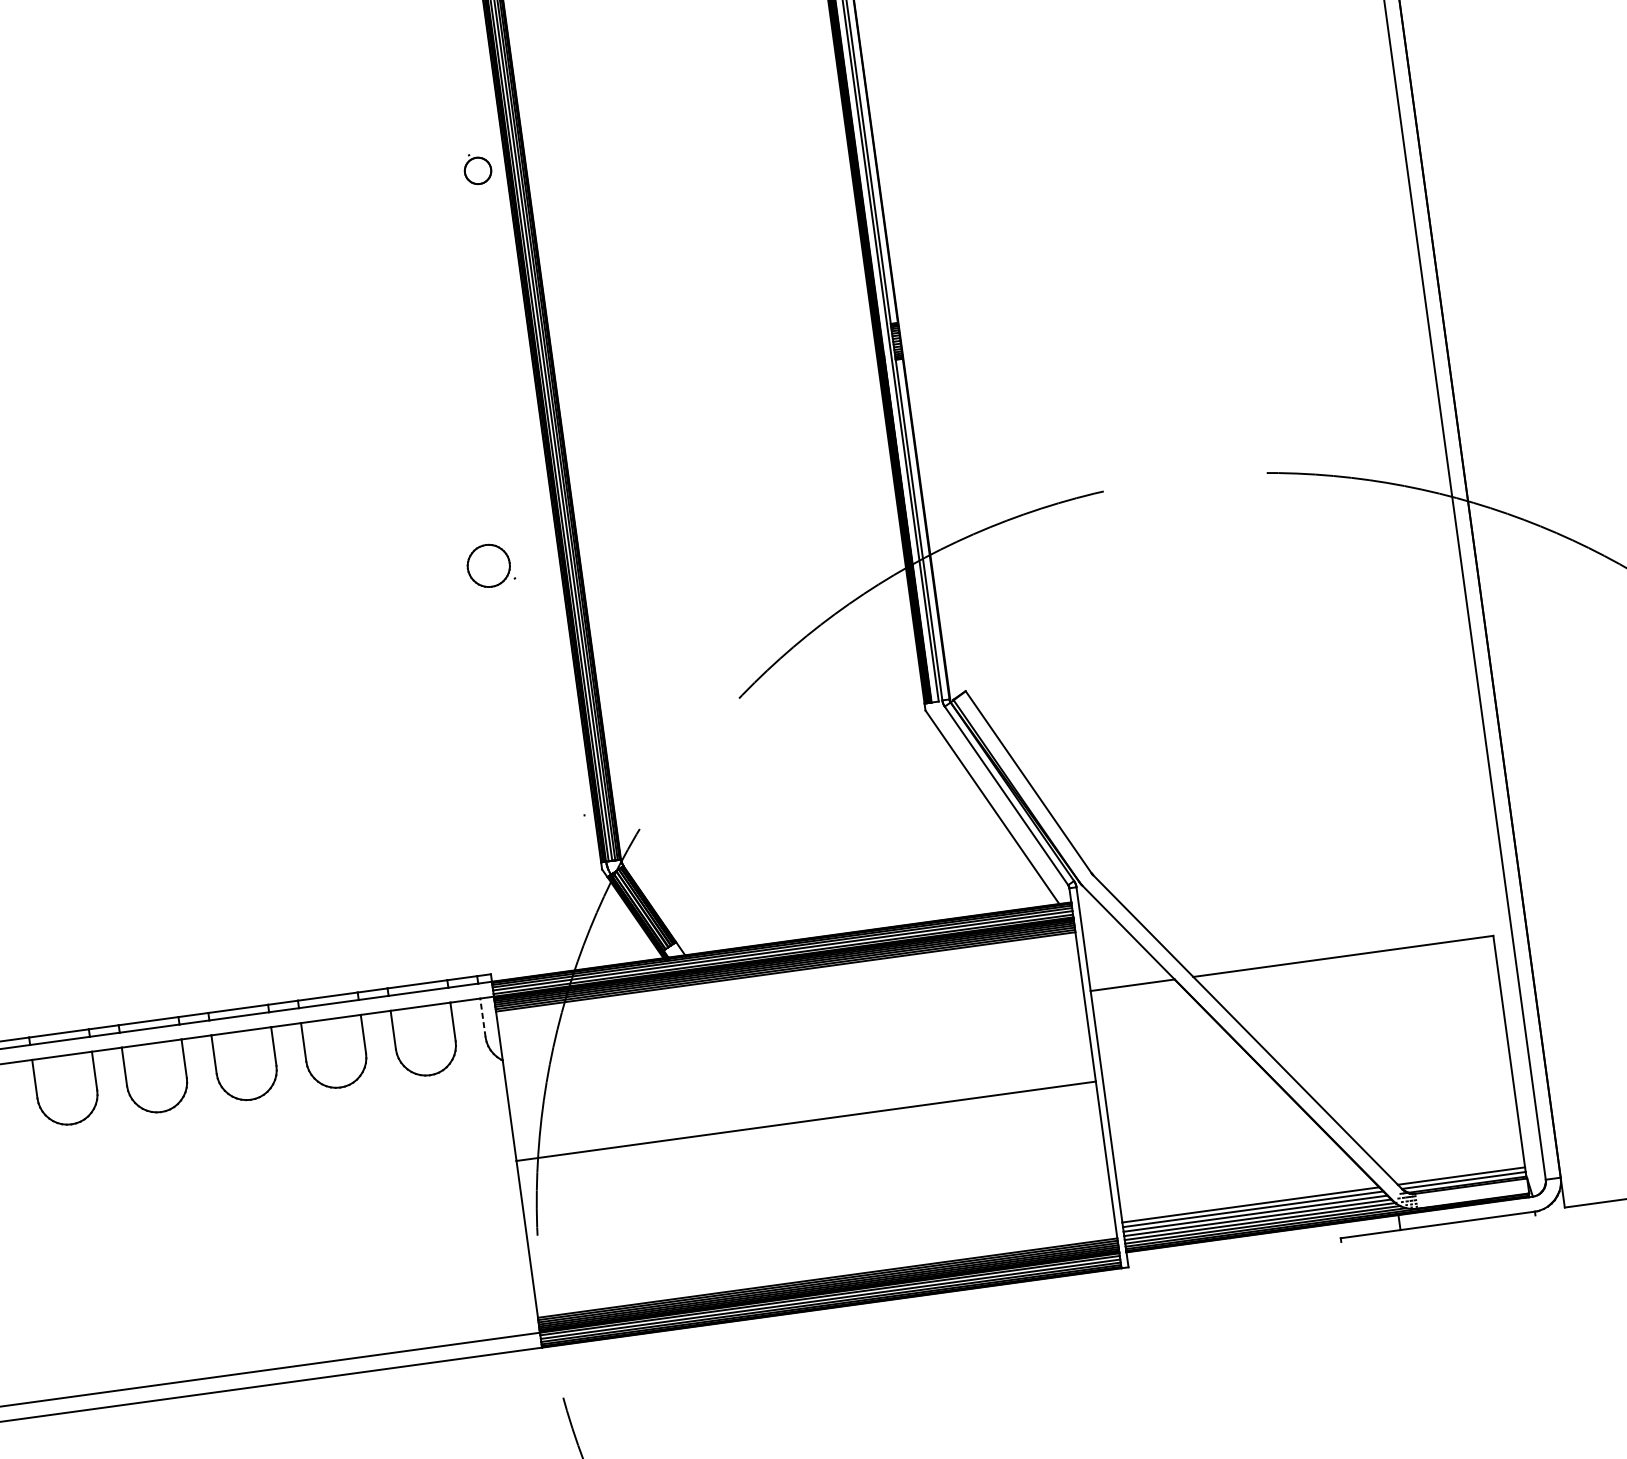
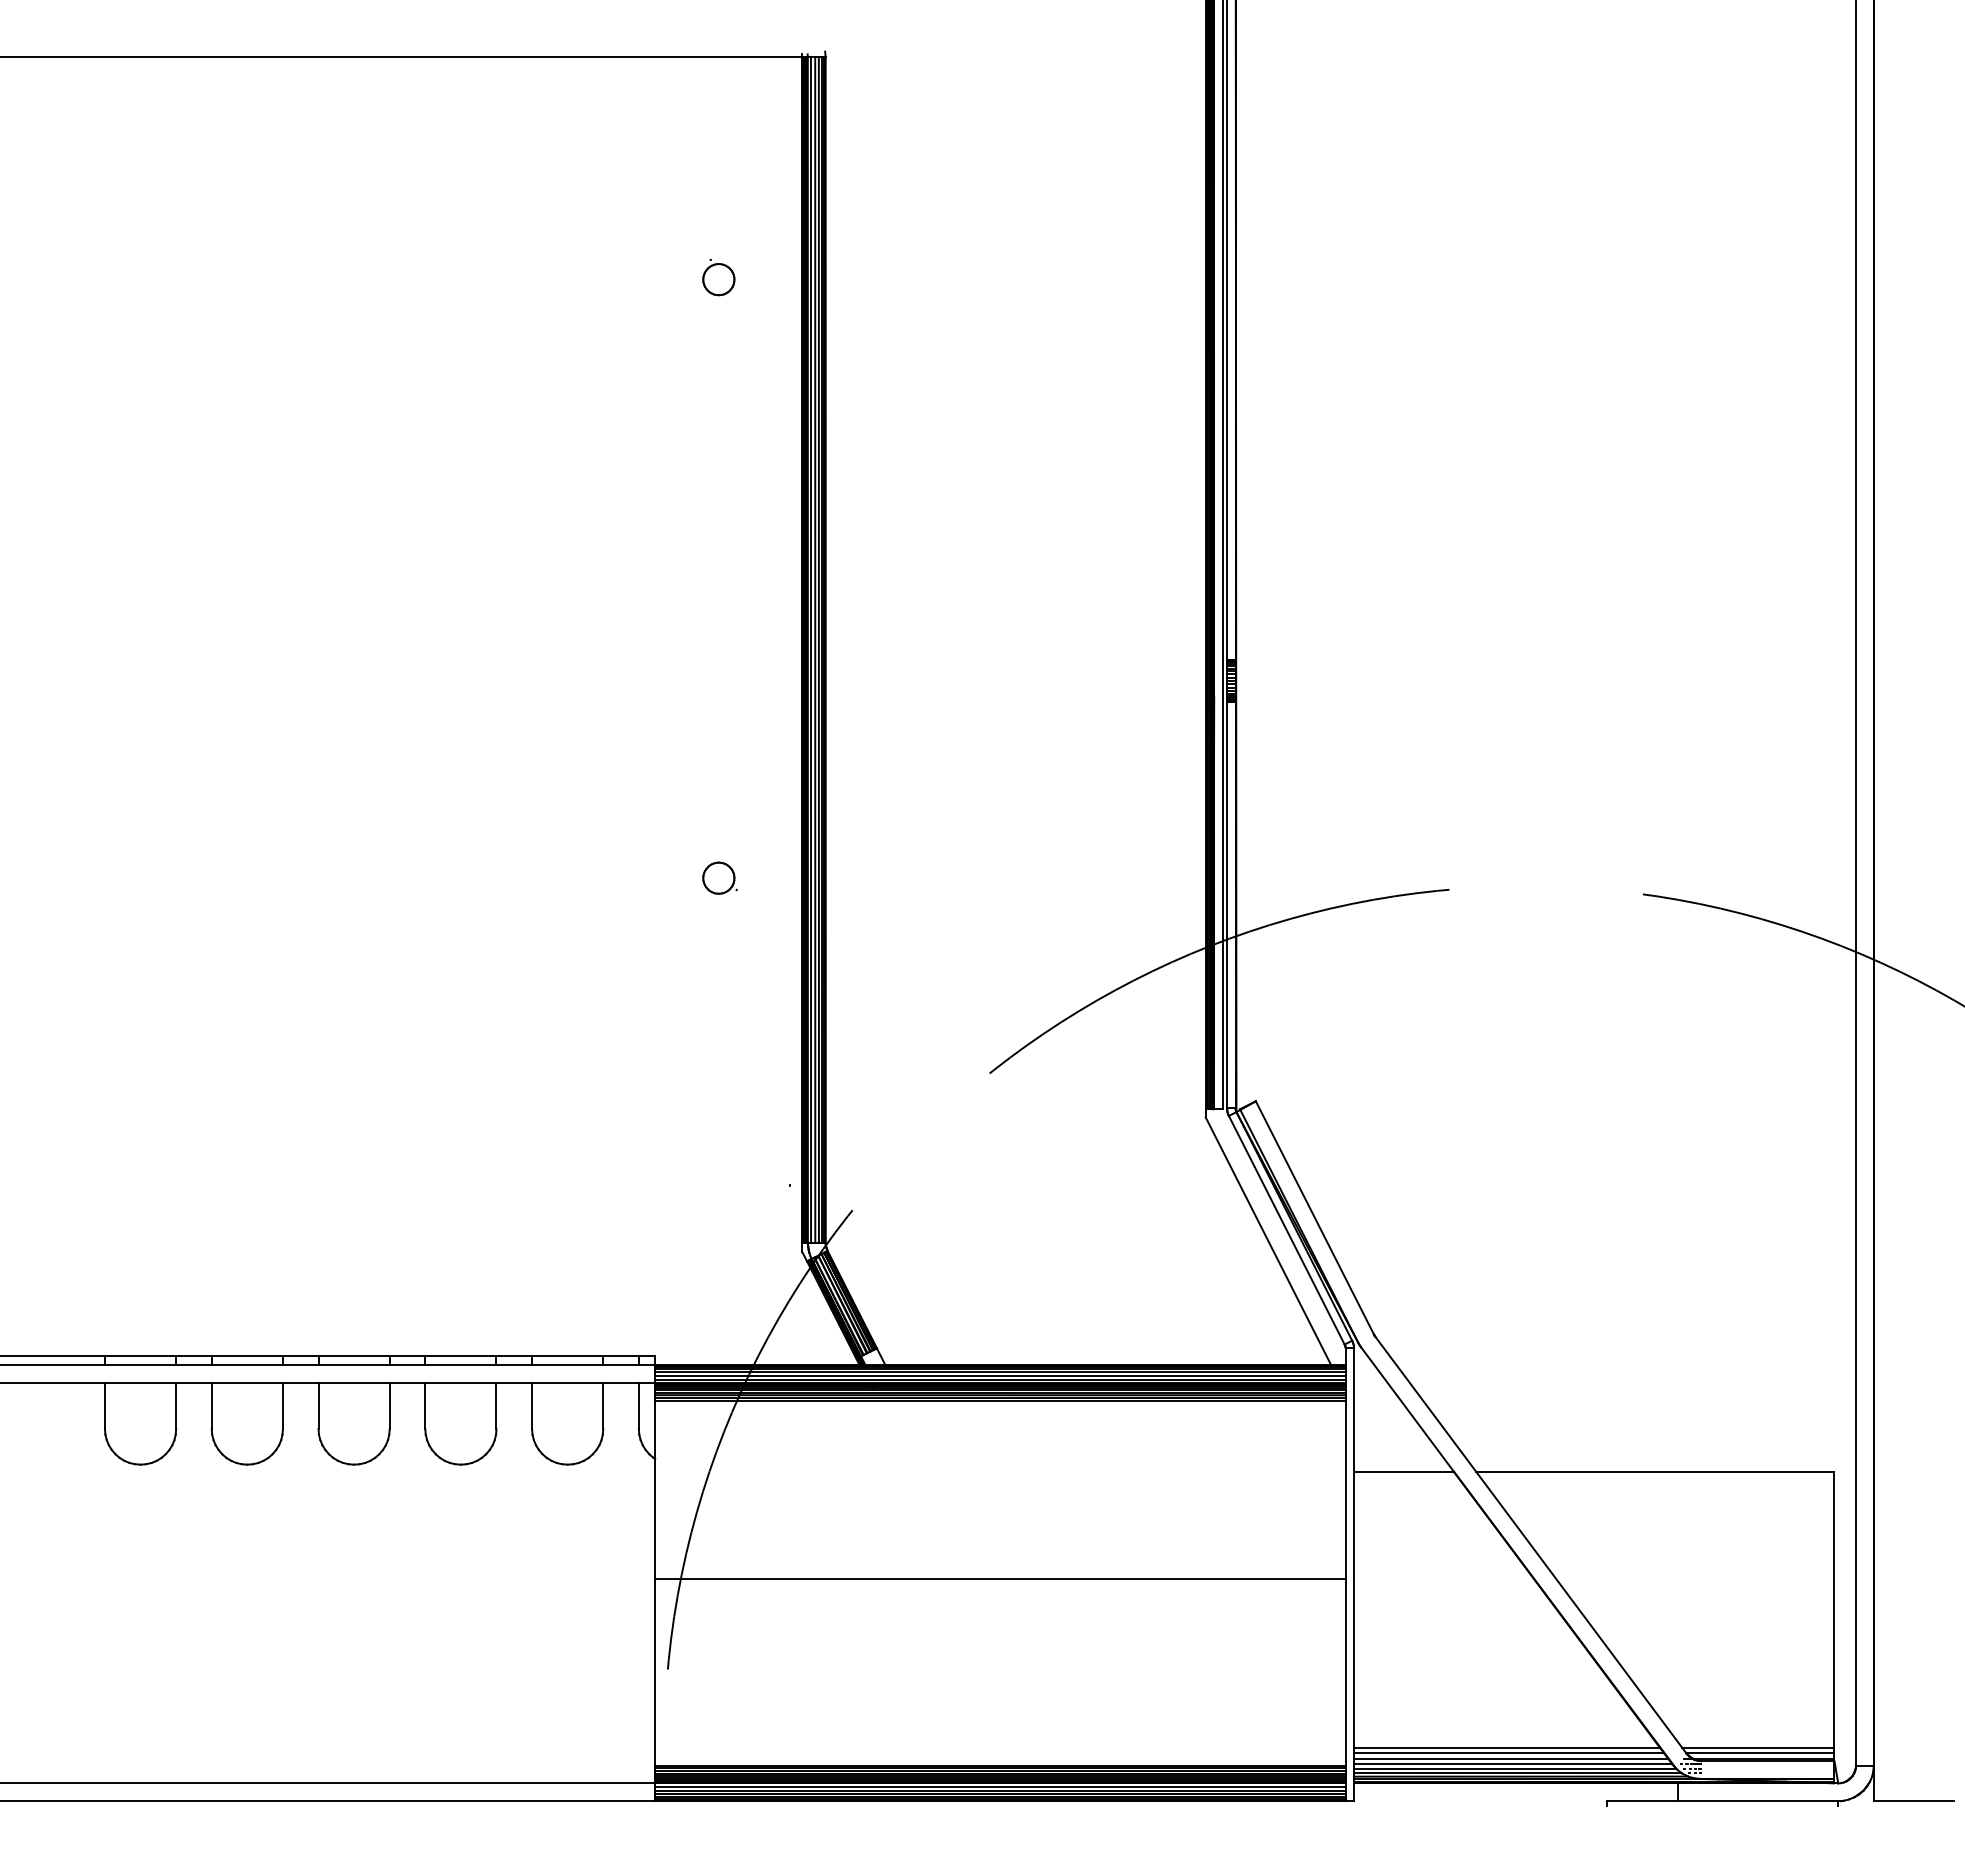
part: (477, 169) -> (718, 277), moved
part: (489, 565) -> (719, 877), size x0.62
line: (482, 1017) -> (638, 1405), dashed -> solid

